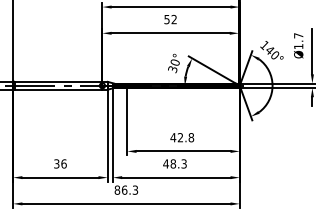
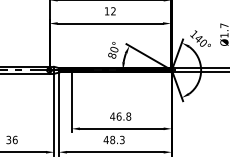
text: (166, 19) -> (106, 11), 52 -> 12
text: (172, 69) -> (111, 55), 30° -> 80°
text: (180, 137) -> (119, 116), 42.8 -> 46.8

